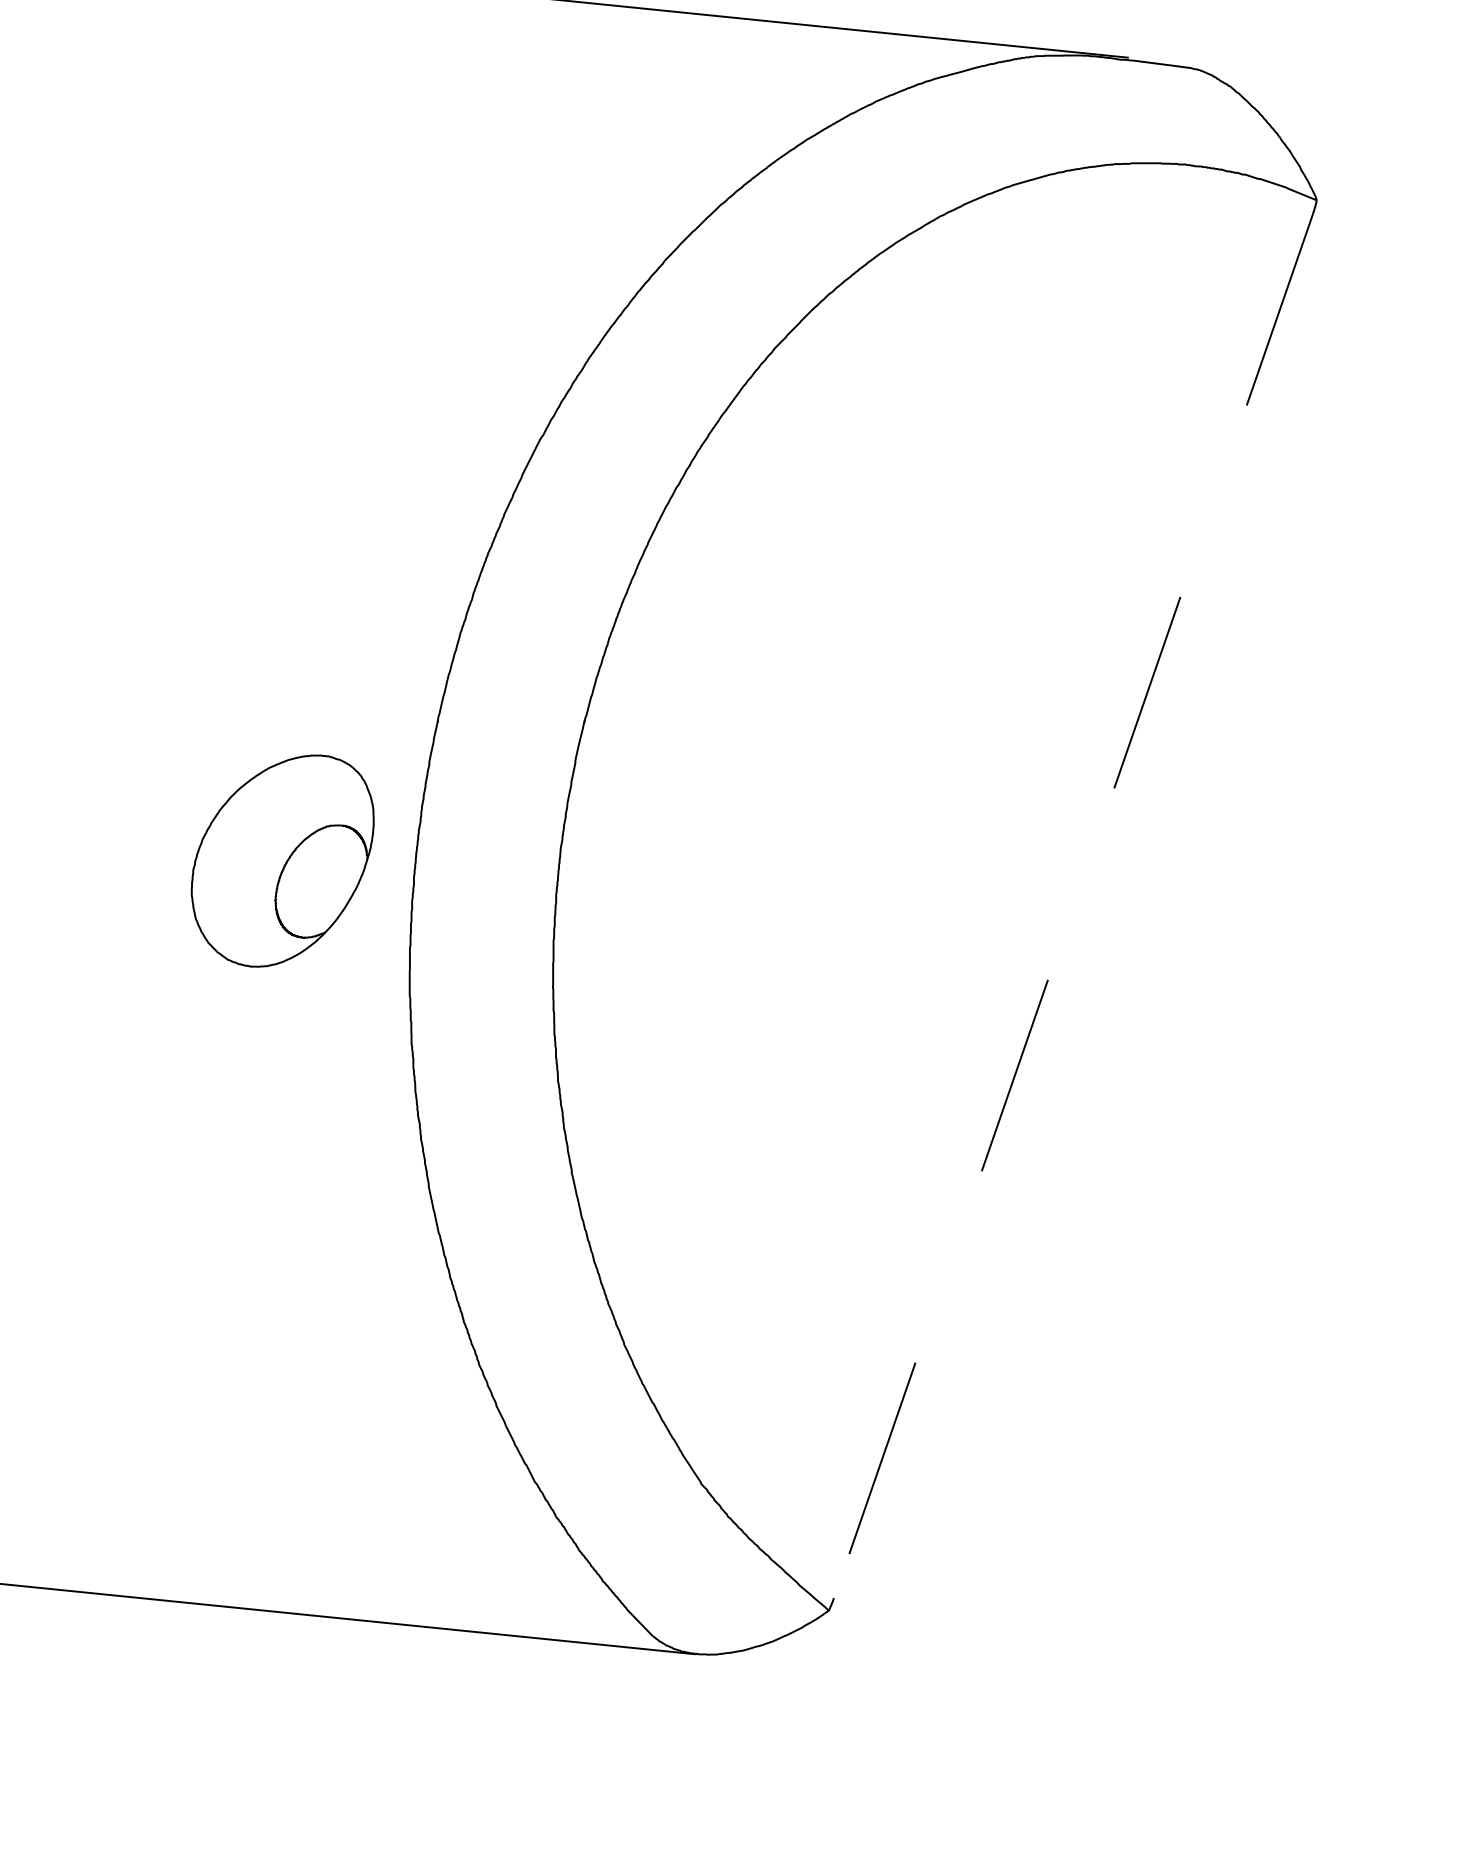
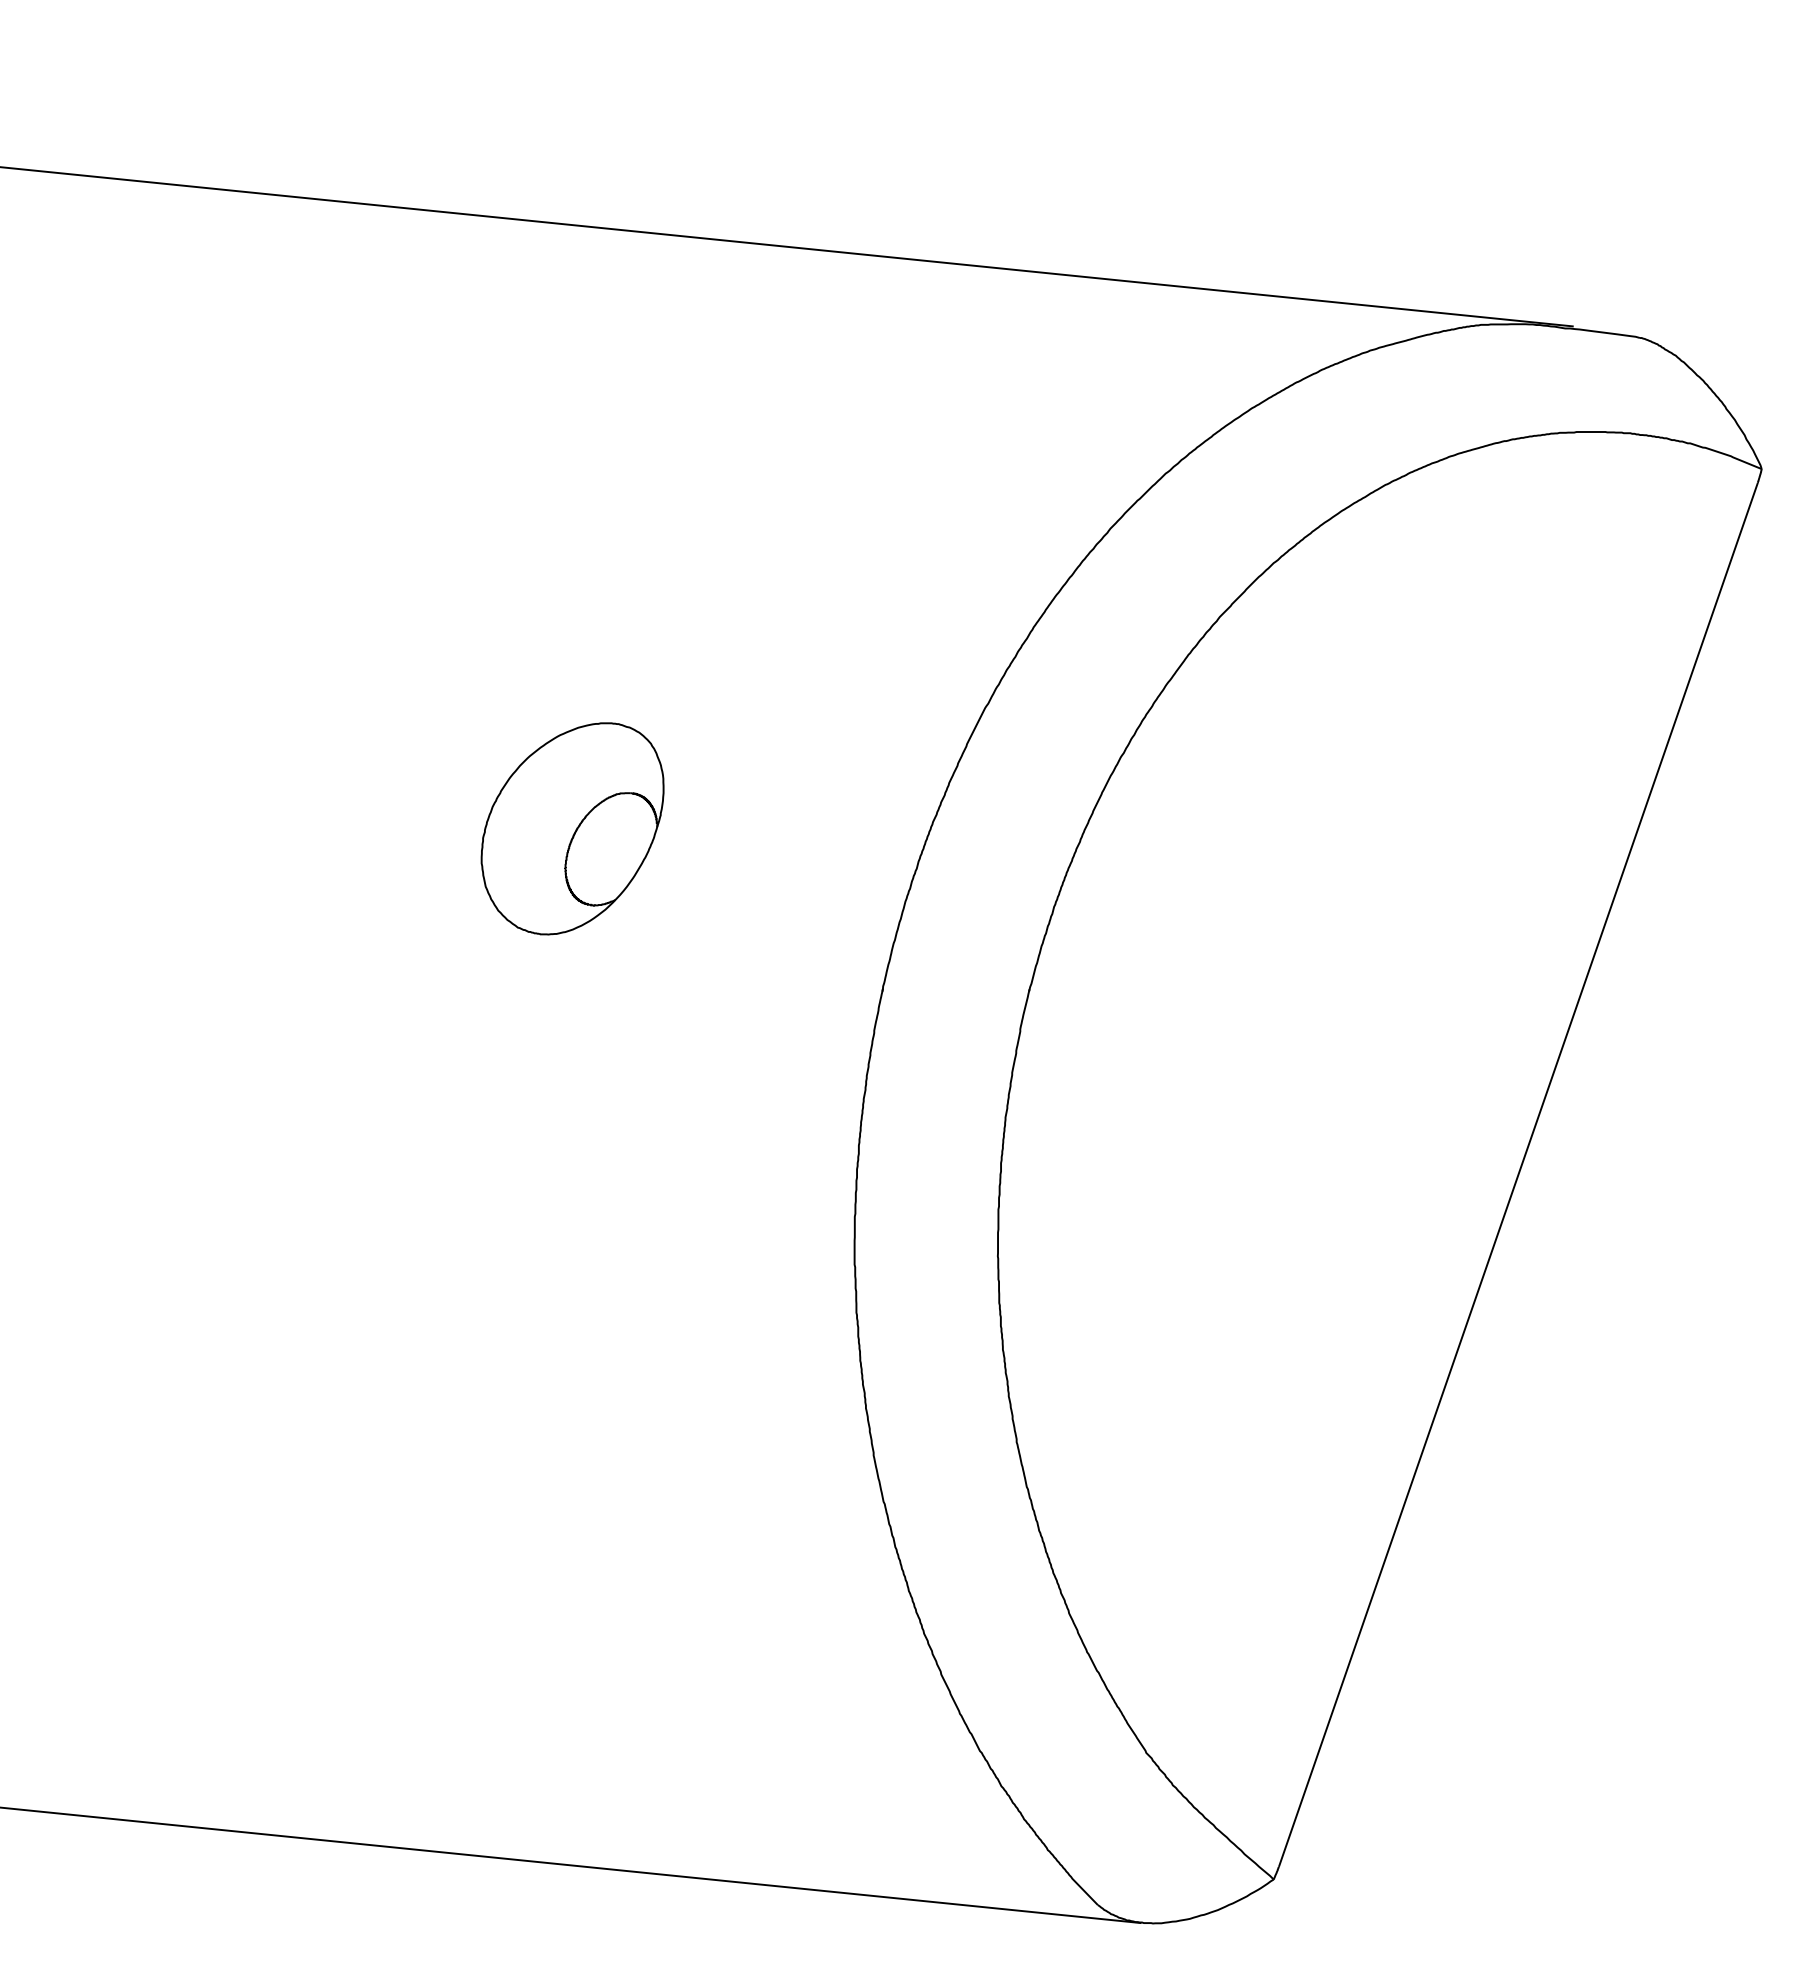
part: (282, 860) -> (572, 828), moved
line: (1073, 906) -> (1518, 1175), dashed -> solid

